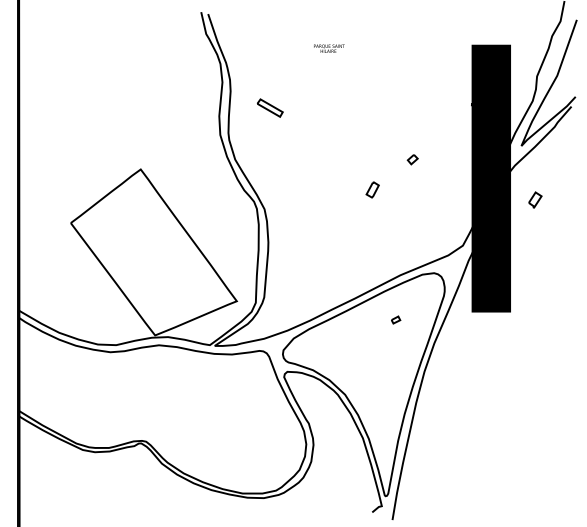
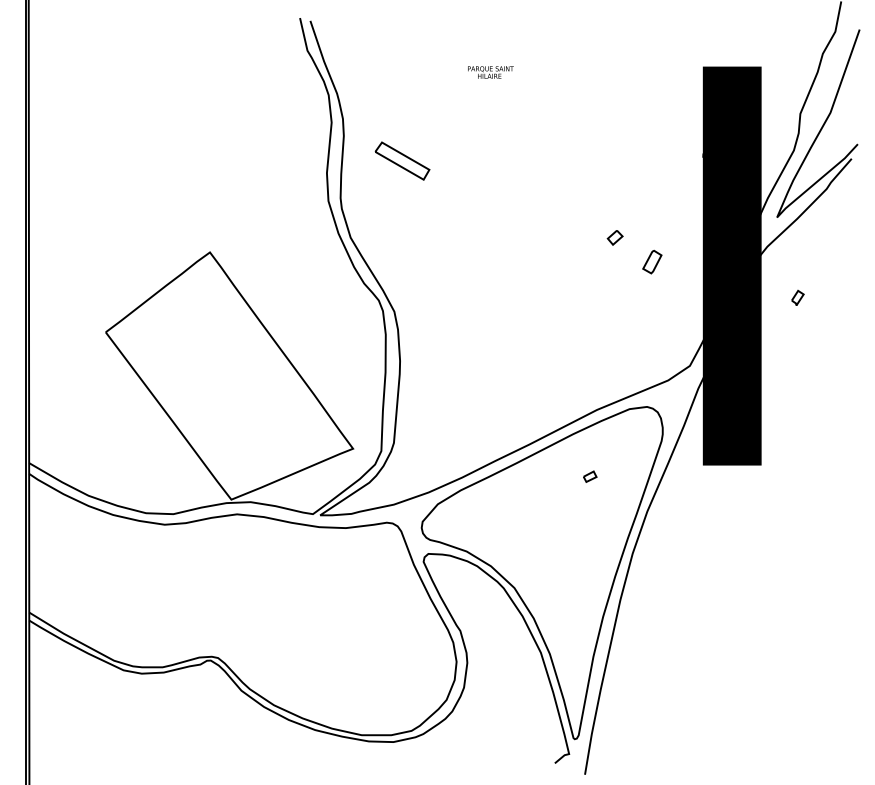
part: (270, 107) -> (403, 160), size x1.43
part: (372, 189) -> (652, 261), moved
part: (535, 199) -> (798, 297), size x0.62

